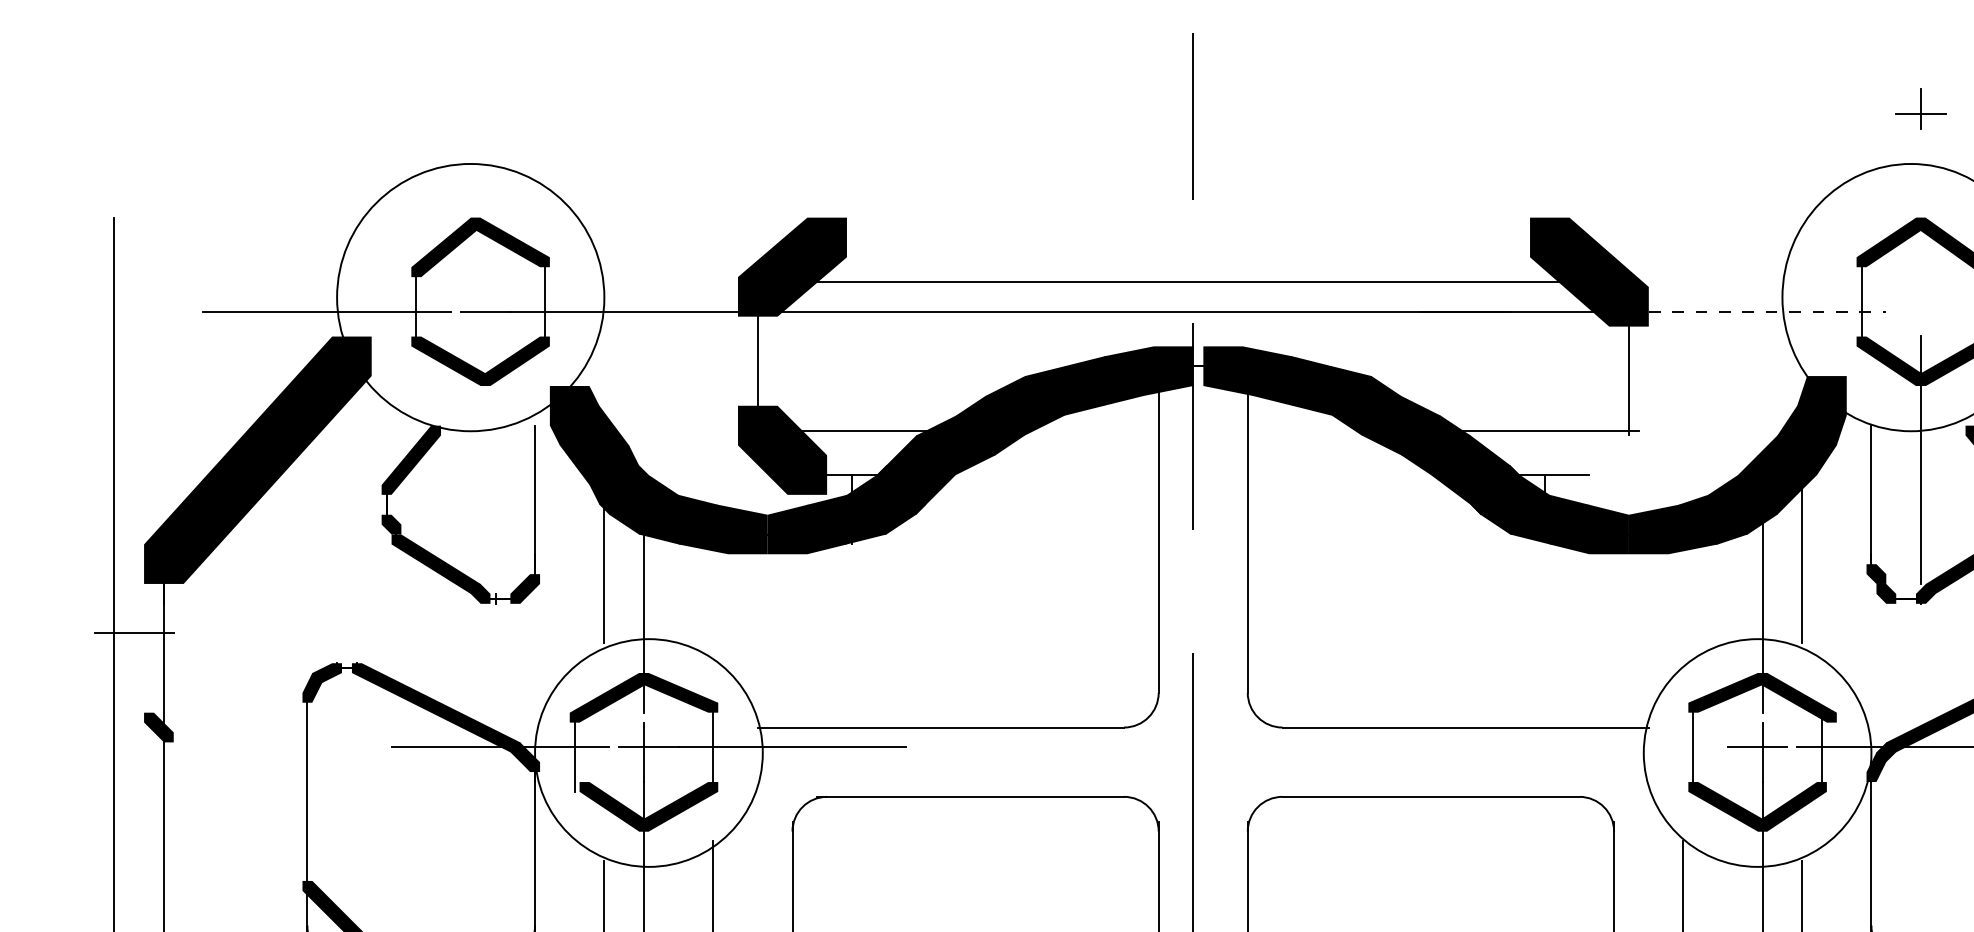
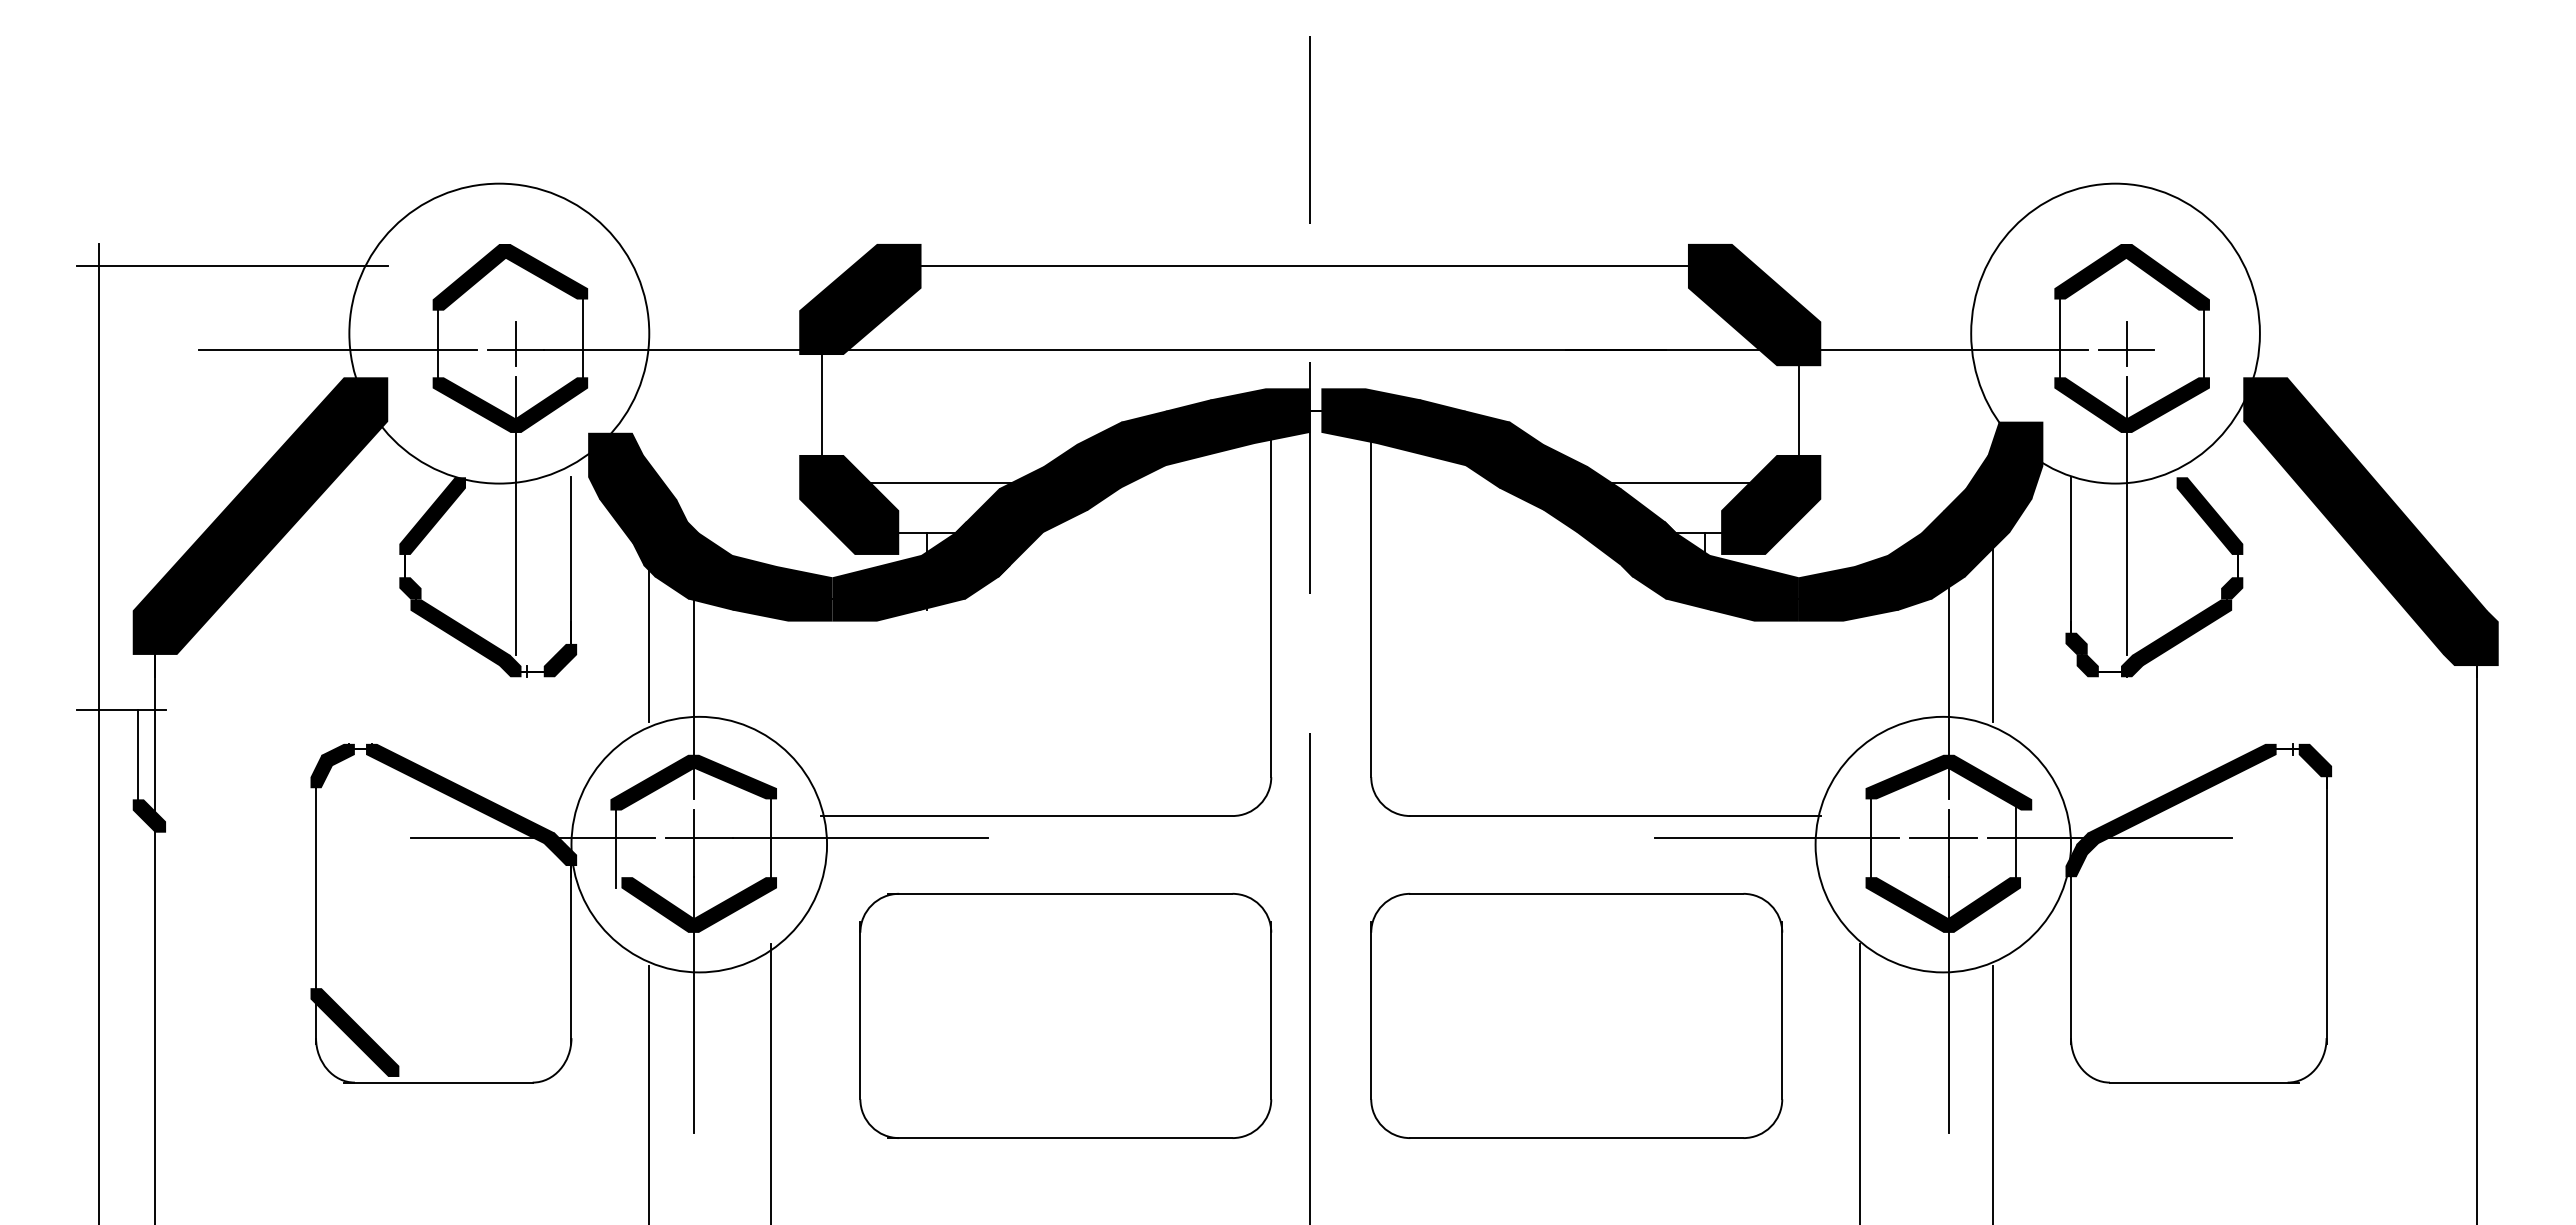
part: (1920, 108) -> (2126, 343), moved
line: (232, 237) -> (232, 266), added
line: (1193, 282) -> (1310, 266), moved
line: (485, 306) -> (515, 343), added
line: (1767, 311) -> (1954, 349), dashed -> solid
fill: (1604, 449) -> (1771, 504), added
line: (485, 459) -> (515, 515), added
line: (149, 678) -> (138, 760), added
line: (1608, 747) -> (1776, 838), added

